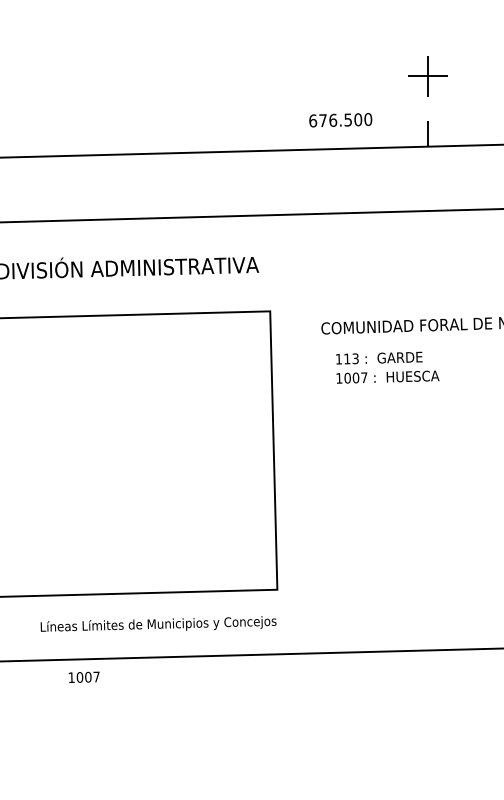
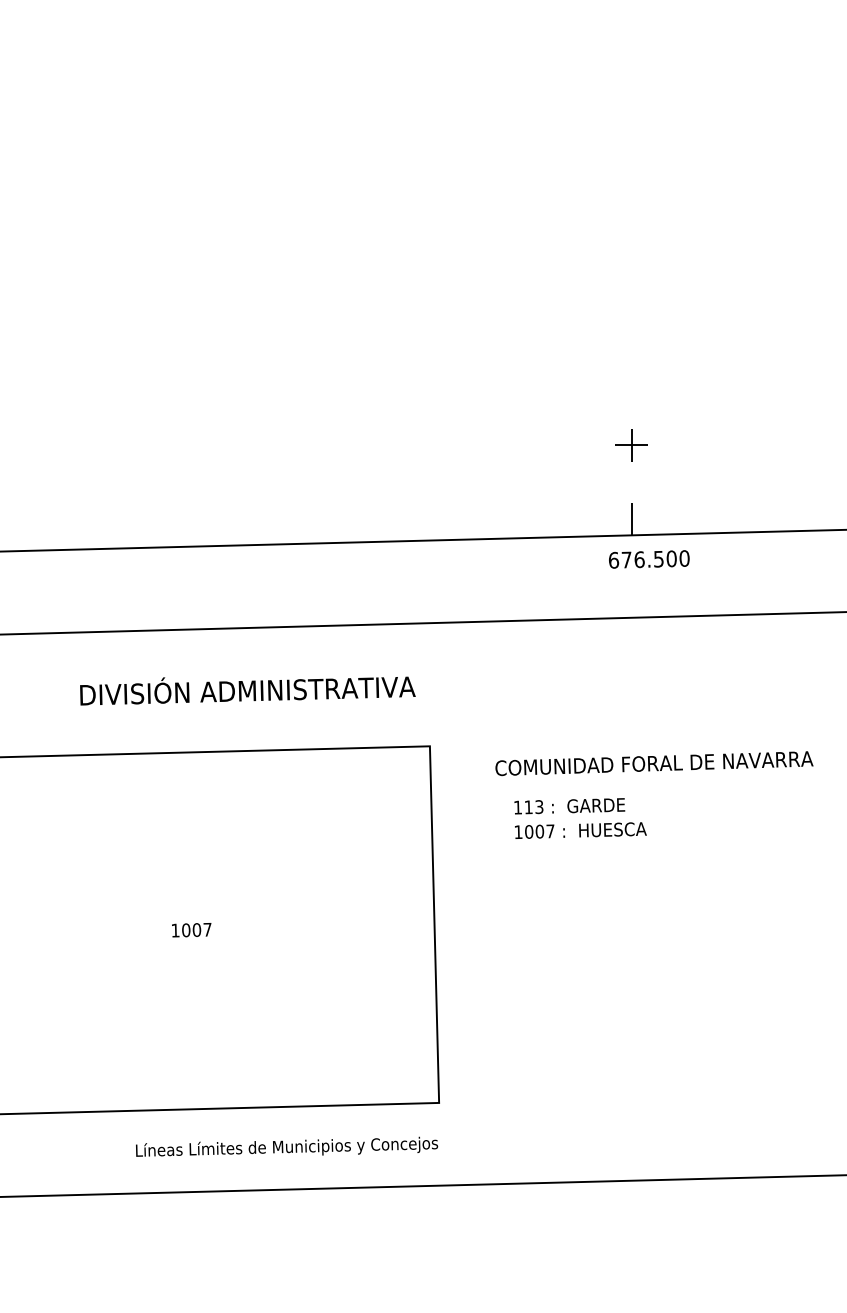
part: (427, 76) -> (631, 445), size x0.62
text: (340, 120) -> (649, 559), moved
text: (84, 677) -> (191, 930), moved

